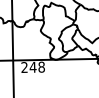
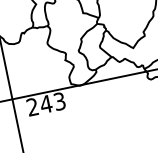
text: (41, 66) -> (59, 100), 248 -> 243

